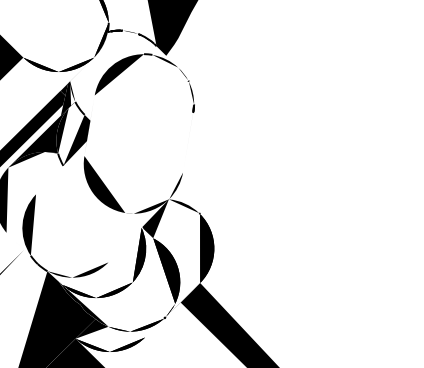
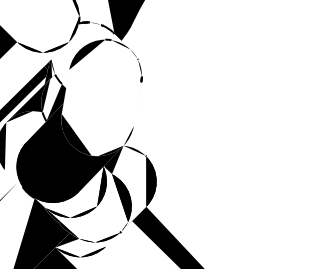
fill: (94, 210) -> (69, 153), added

